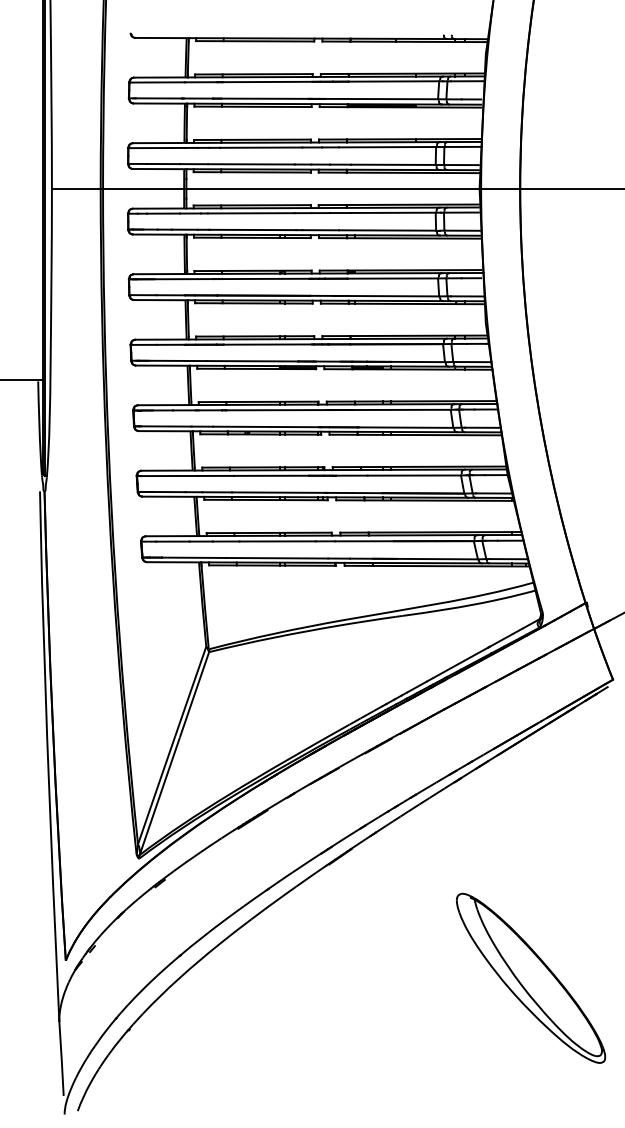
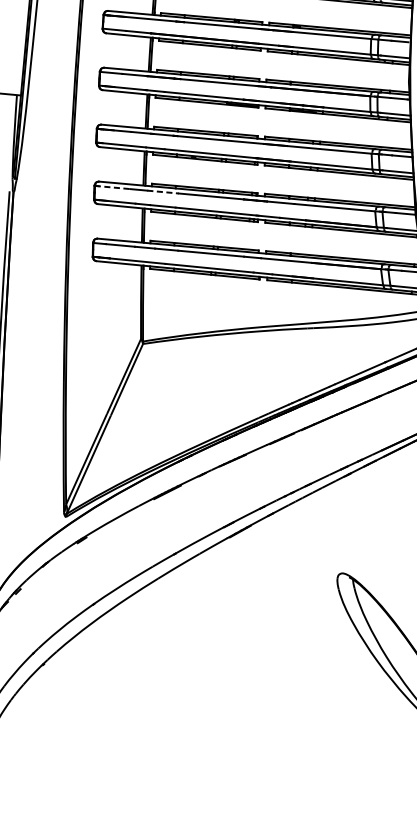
line: (216, 475) -> (163, 191), solid -> dashed
line: (158, 476) -> (113, 187), solid -> dashed

